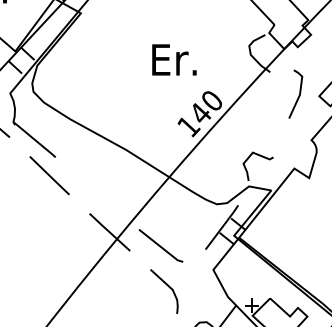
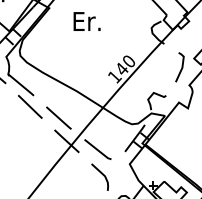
text: (173, 59) -> (86, 21), moved
line: (298, 94) -> (181, 67), moved
line: (96, 193) -> (58, 117), added

